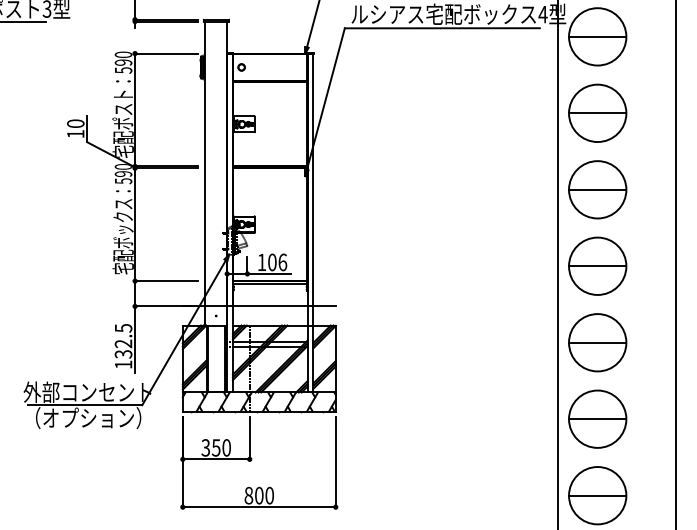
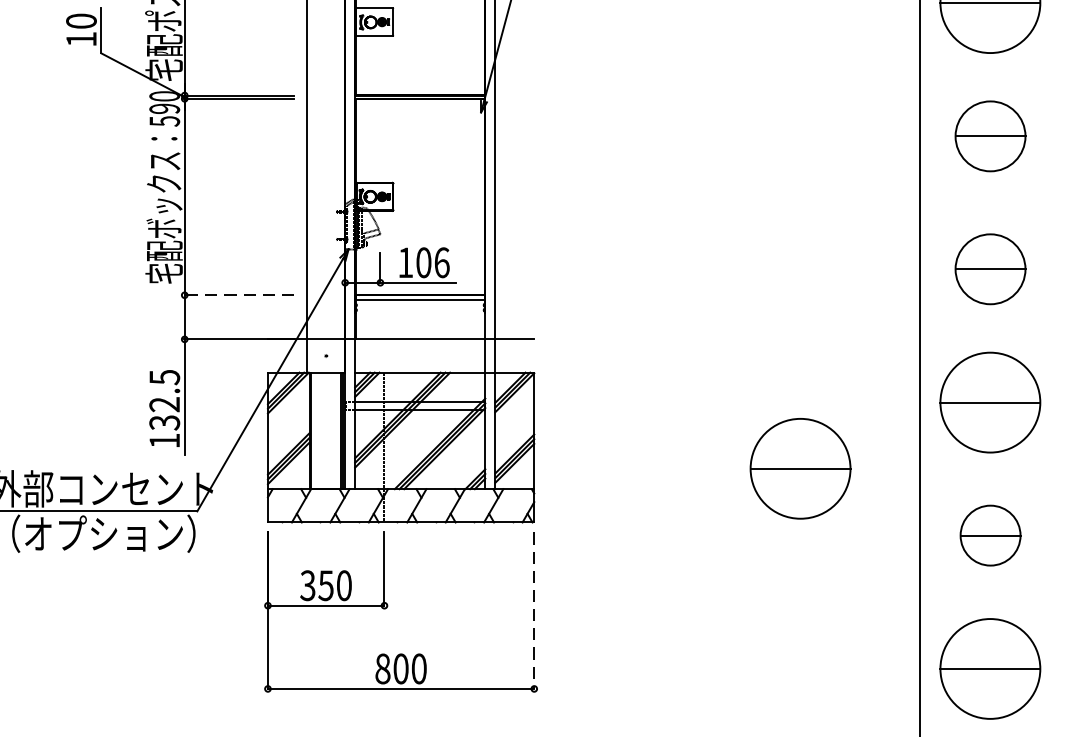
part: (597, 189) -> (990, 135), size x0.7
part: (597, 265) -> (990, 268), size x0.7
line: (165, 281) -> (237, 295), solid -> dashed
part: (488, 380) -> (800, 468), added
part: (597, 418) -> (990, 534), size x0.6
line: (335, 462) -> (533, 611), solid -> dashed

